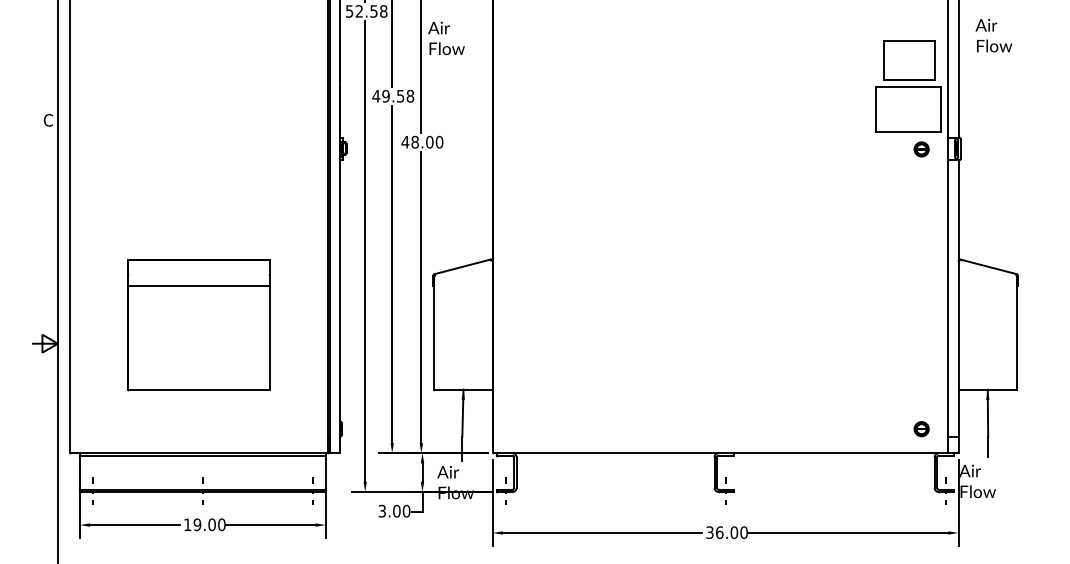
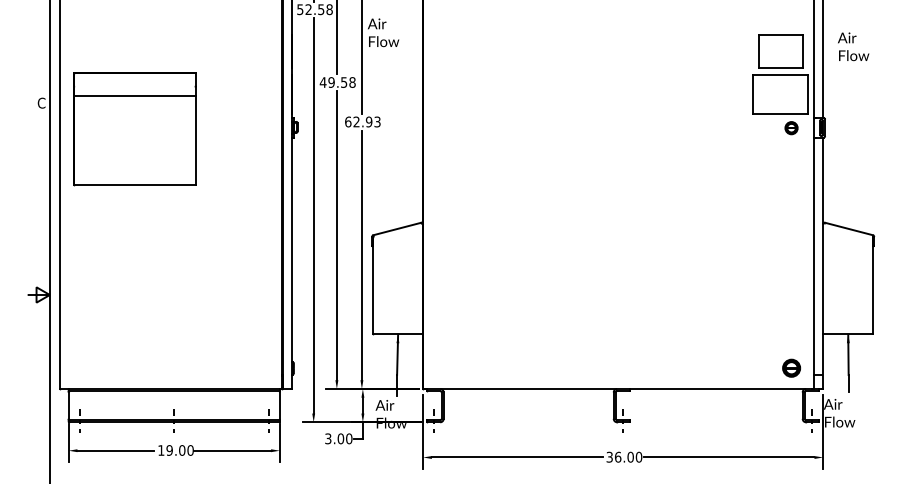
text: (993, 35) -> (853, 46), moved
text: (422, 141) -> (362, 121), 48.00 -> 62.93
part: (198, 325) -> (134, 129), moved
part: (921, 429) -> (791, 368), size x1.4

